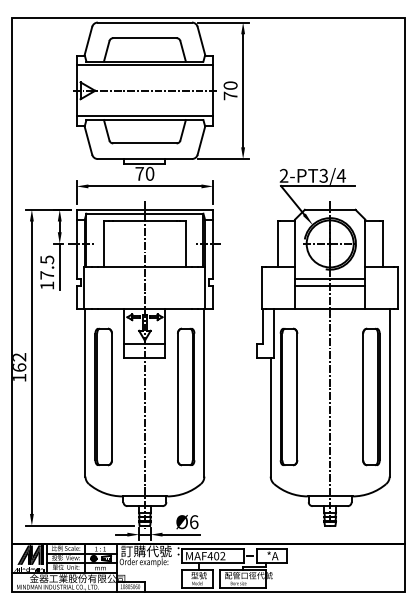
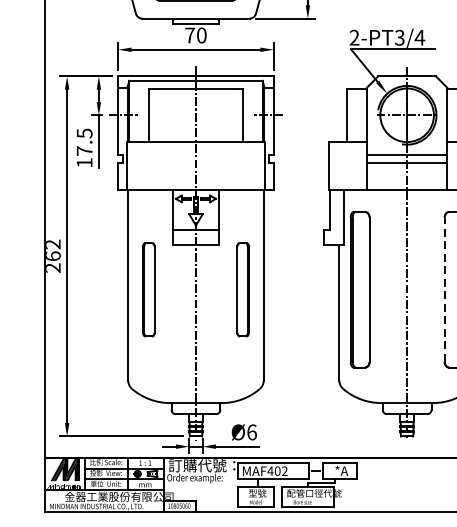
text: (19, 377) -> (53, 267), 162 -> 262
part: (103, 396) -> (148, 289), size x0.6
part: (186, 396) -> (243, 289), size x0.6
line: (363, 396) -> (445, 289), solid -> dashed

